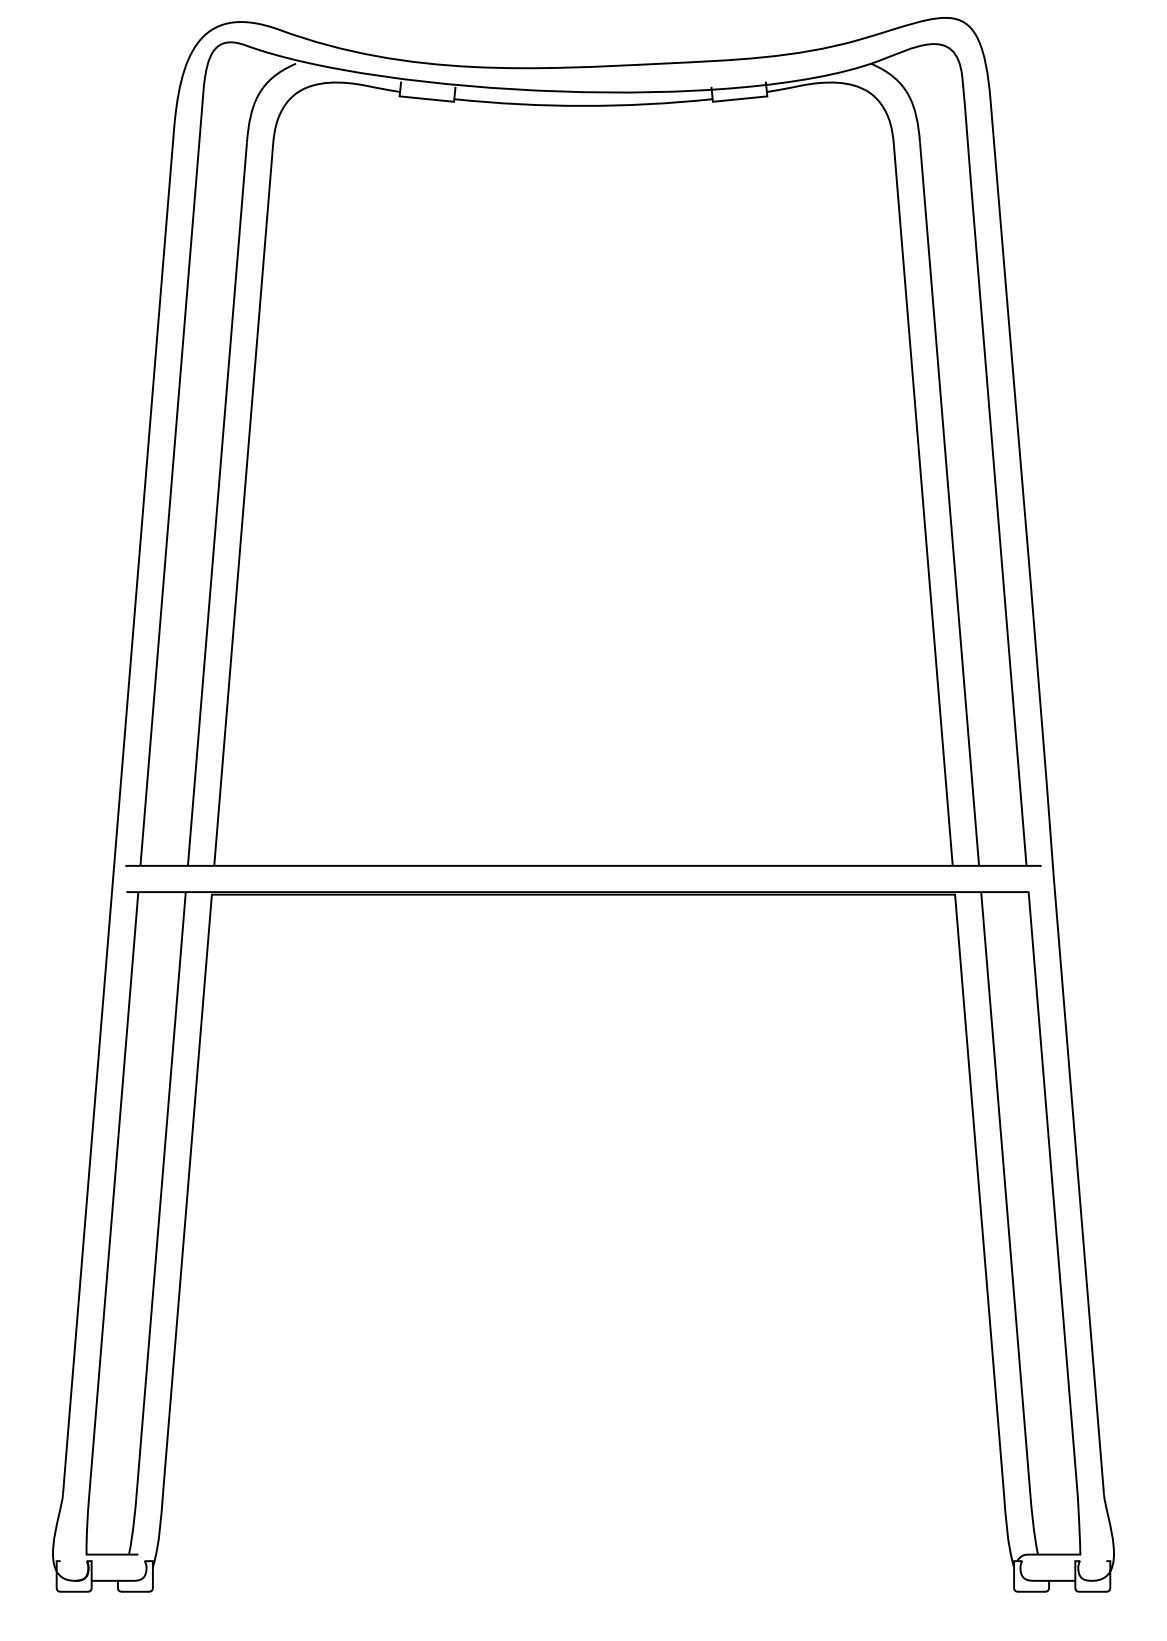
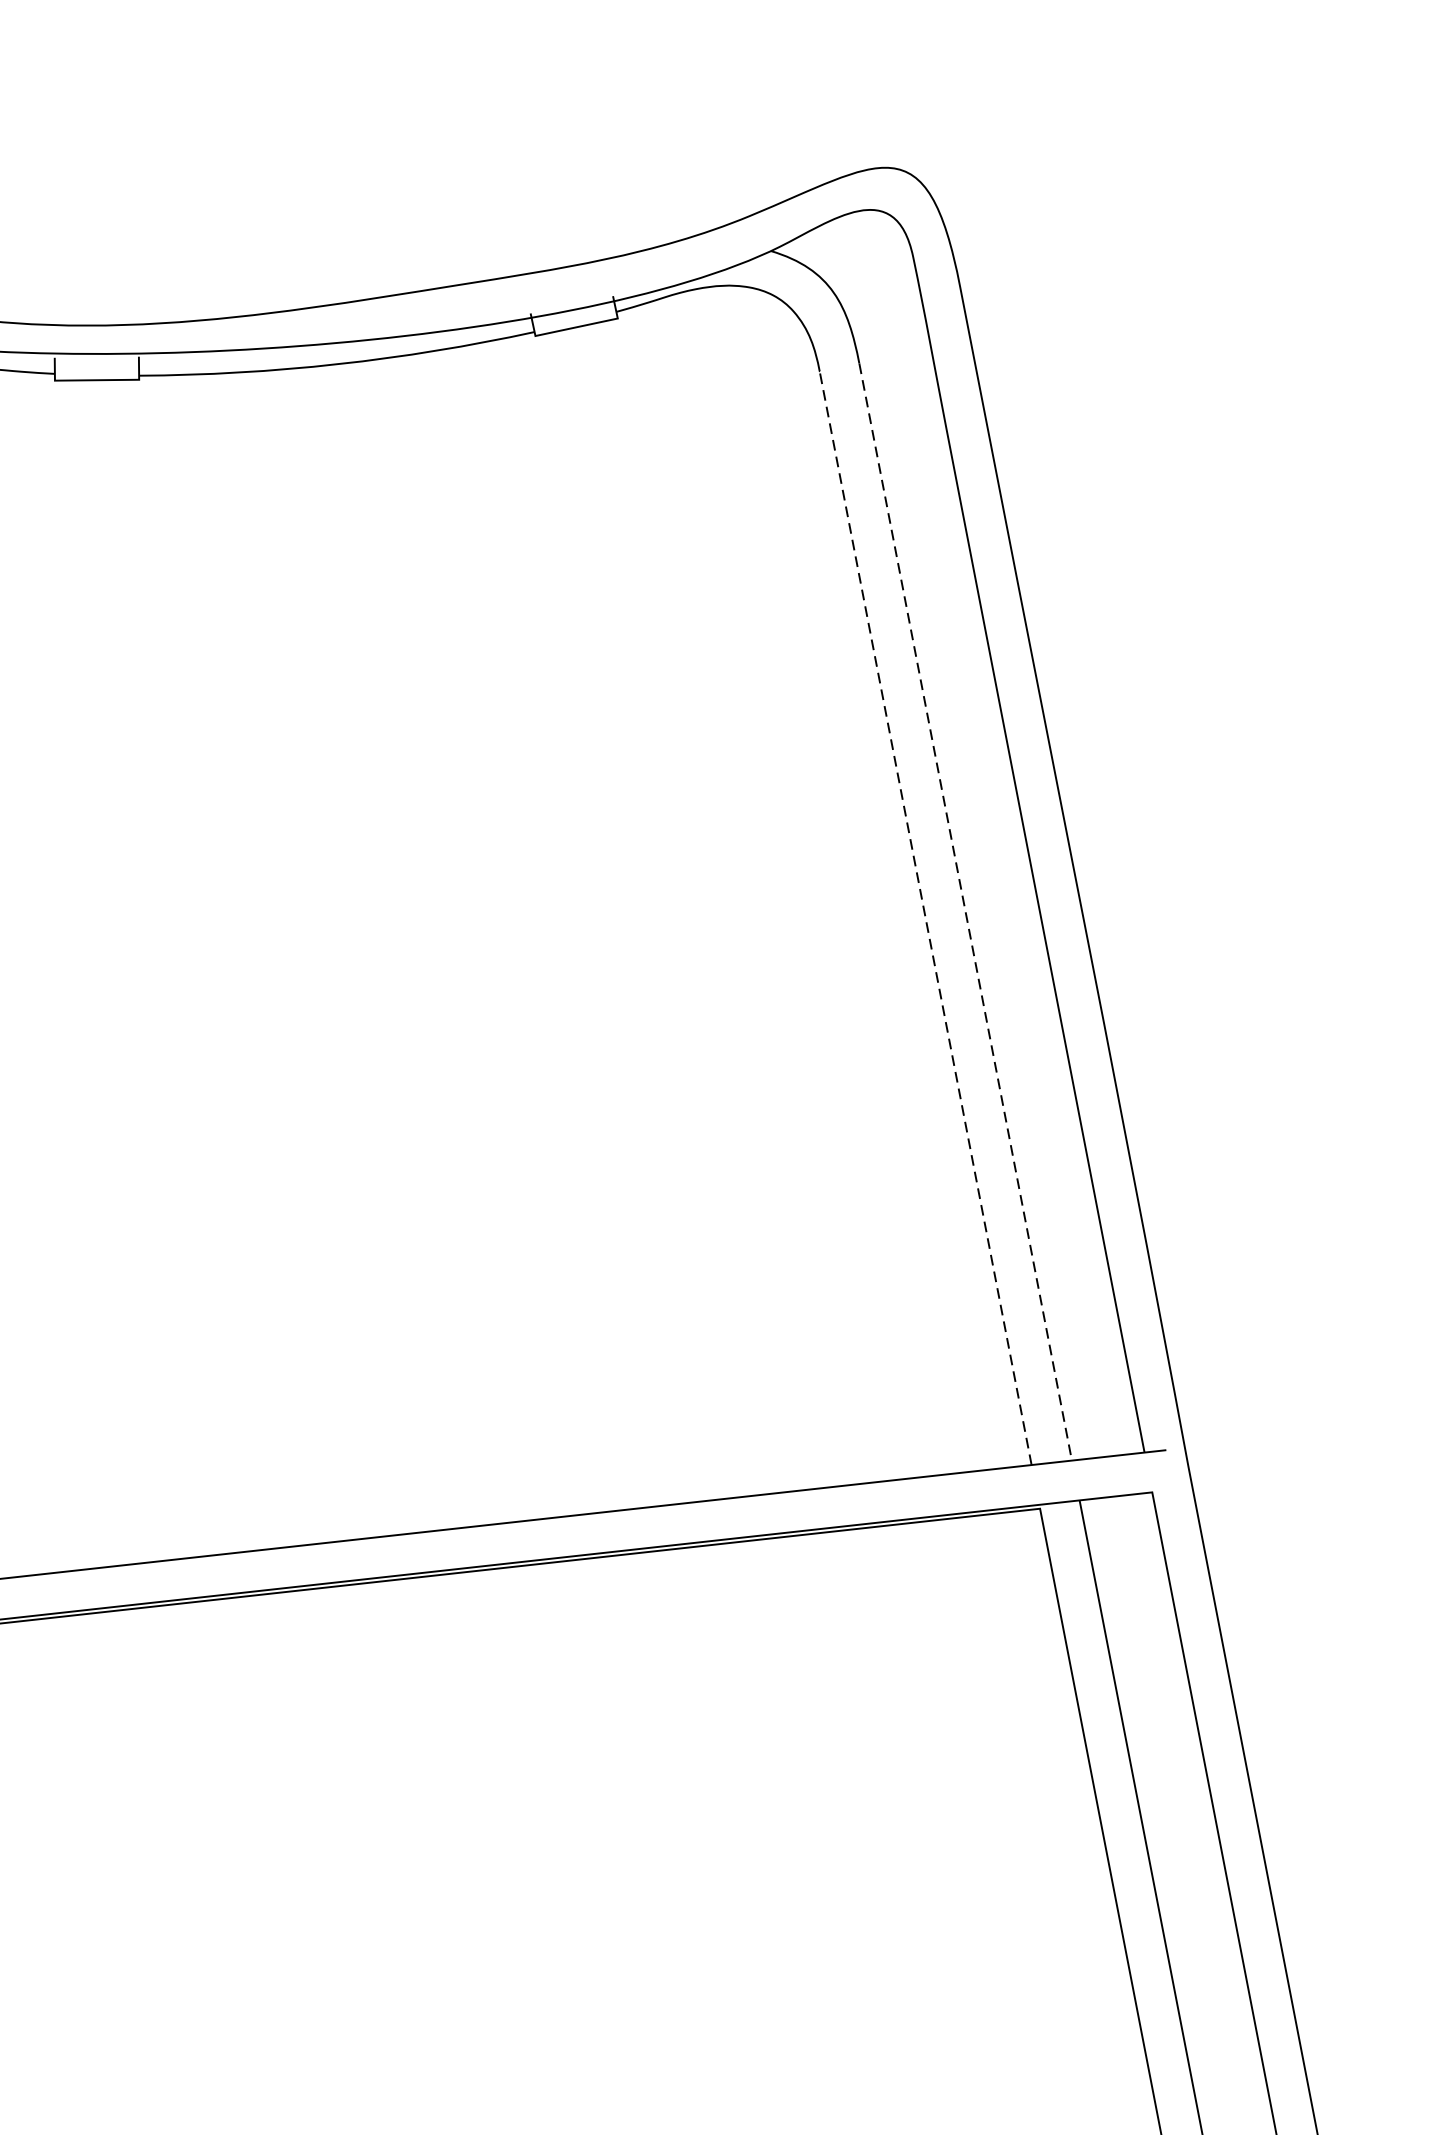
line: (949, 504) -> (965, 912), solid -> dashed
line: (923, 505) -> (925, 918), solid -> dashed

